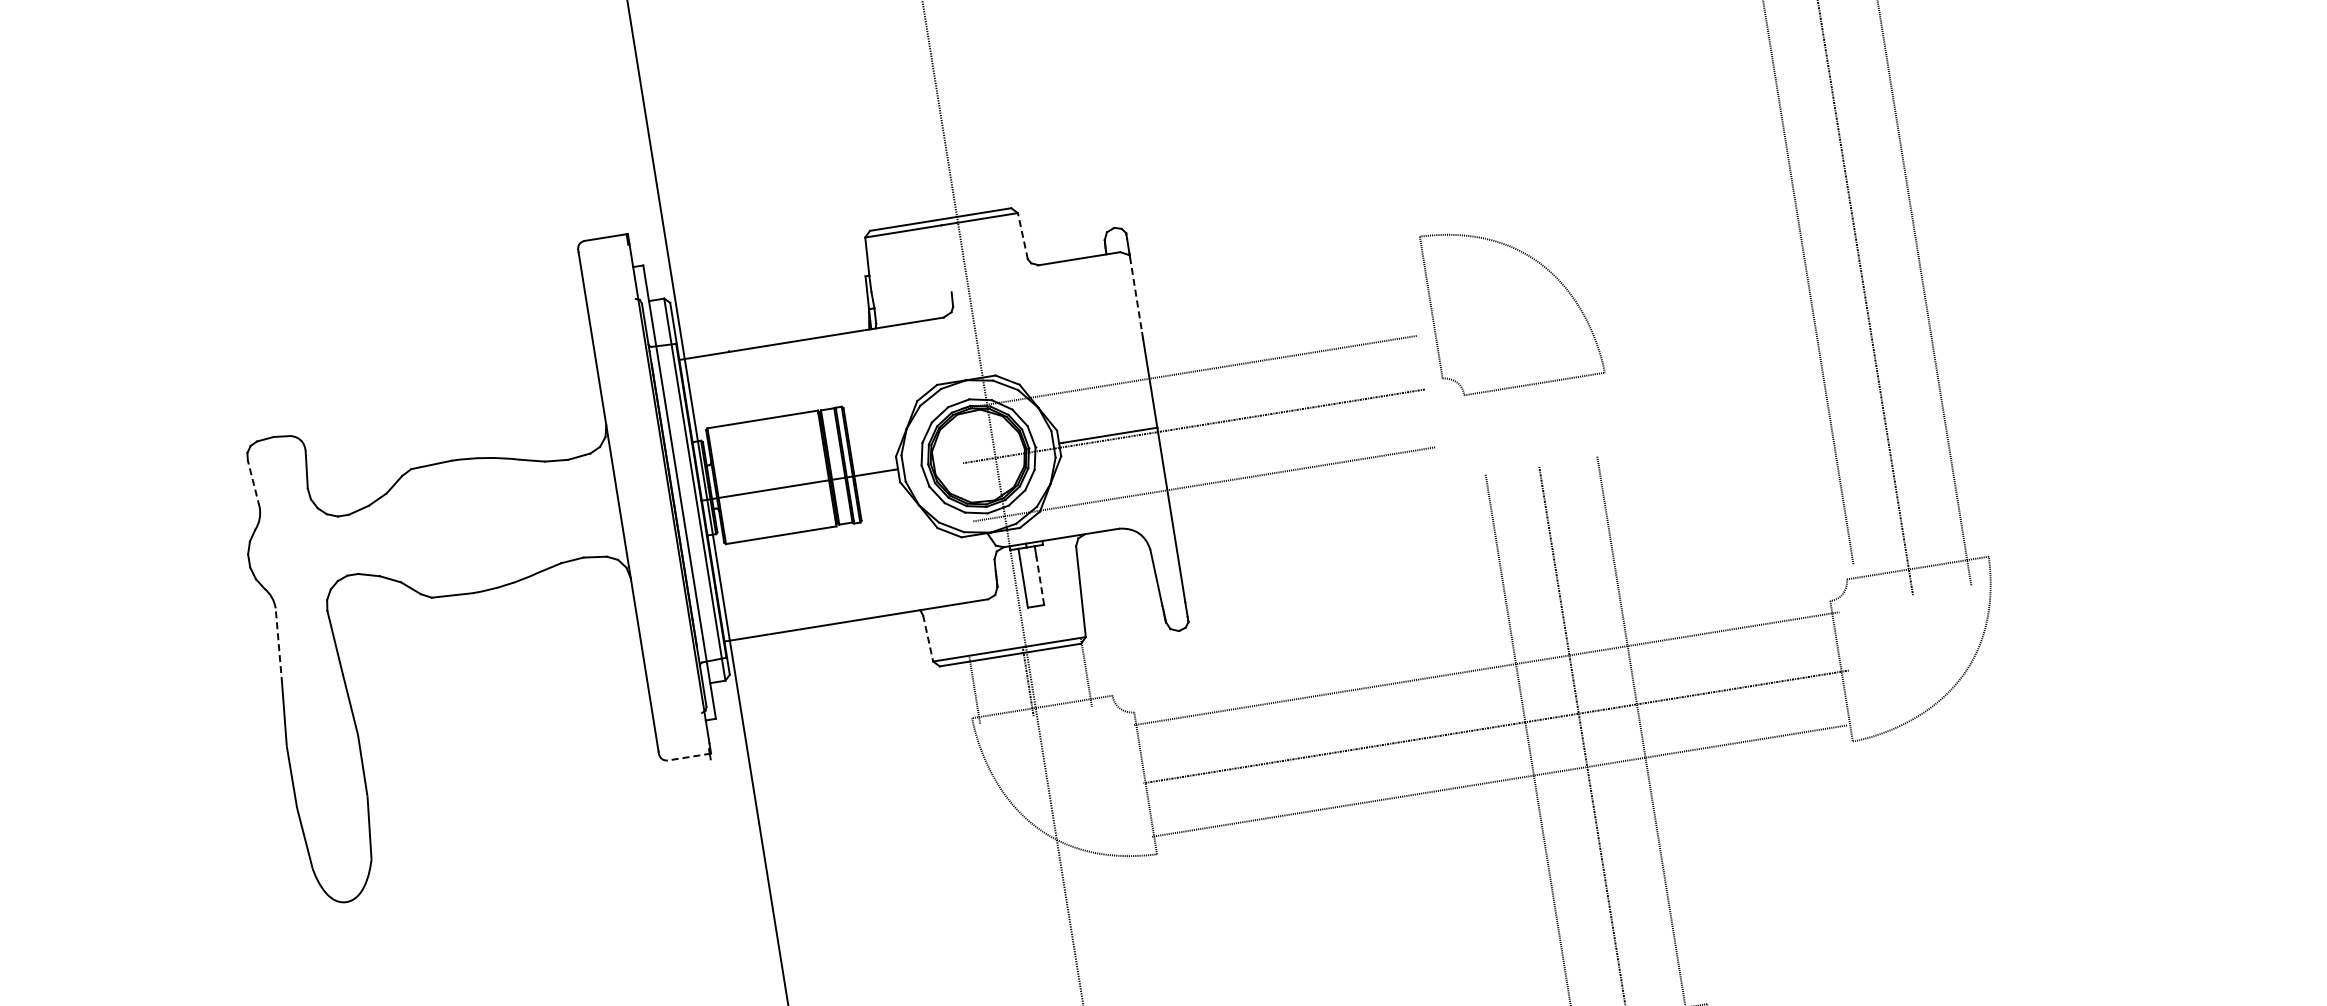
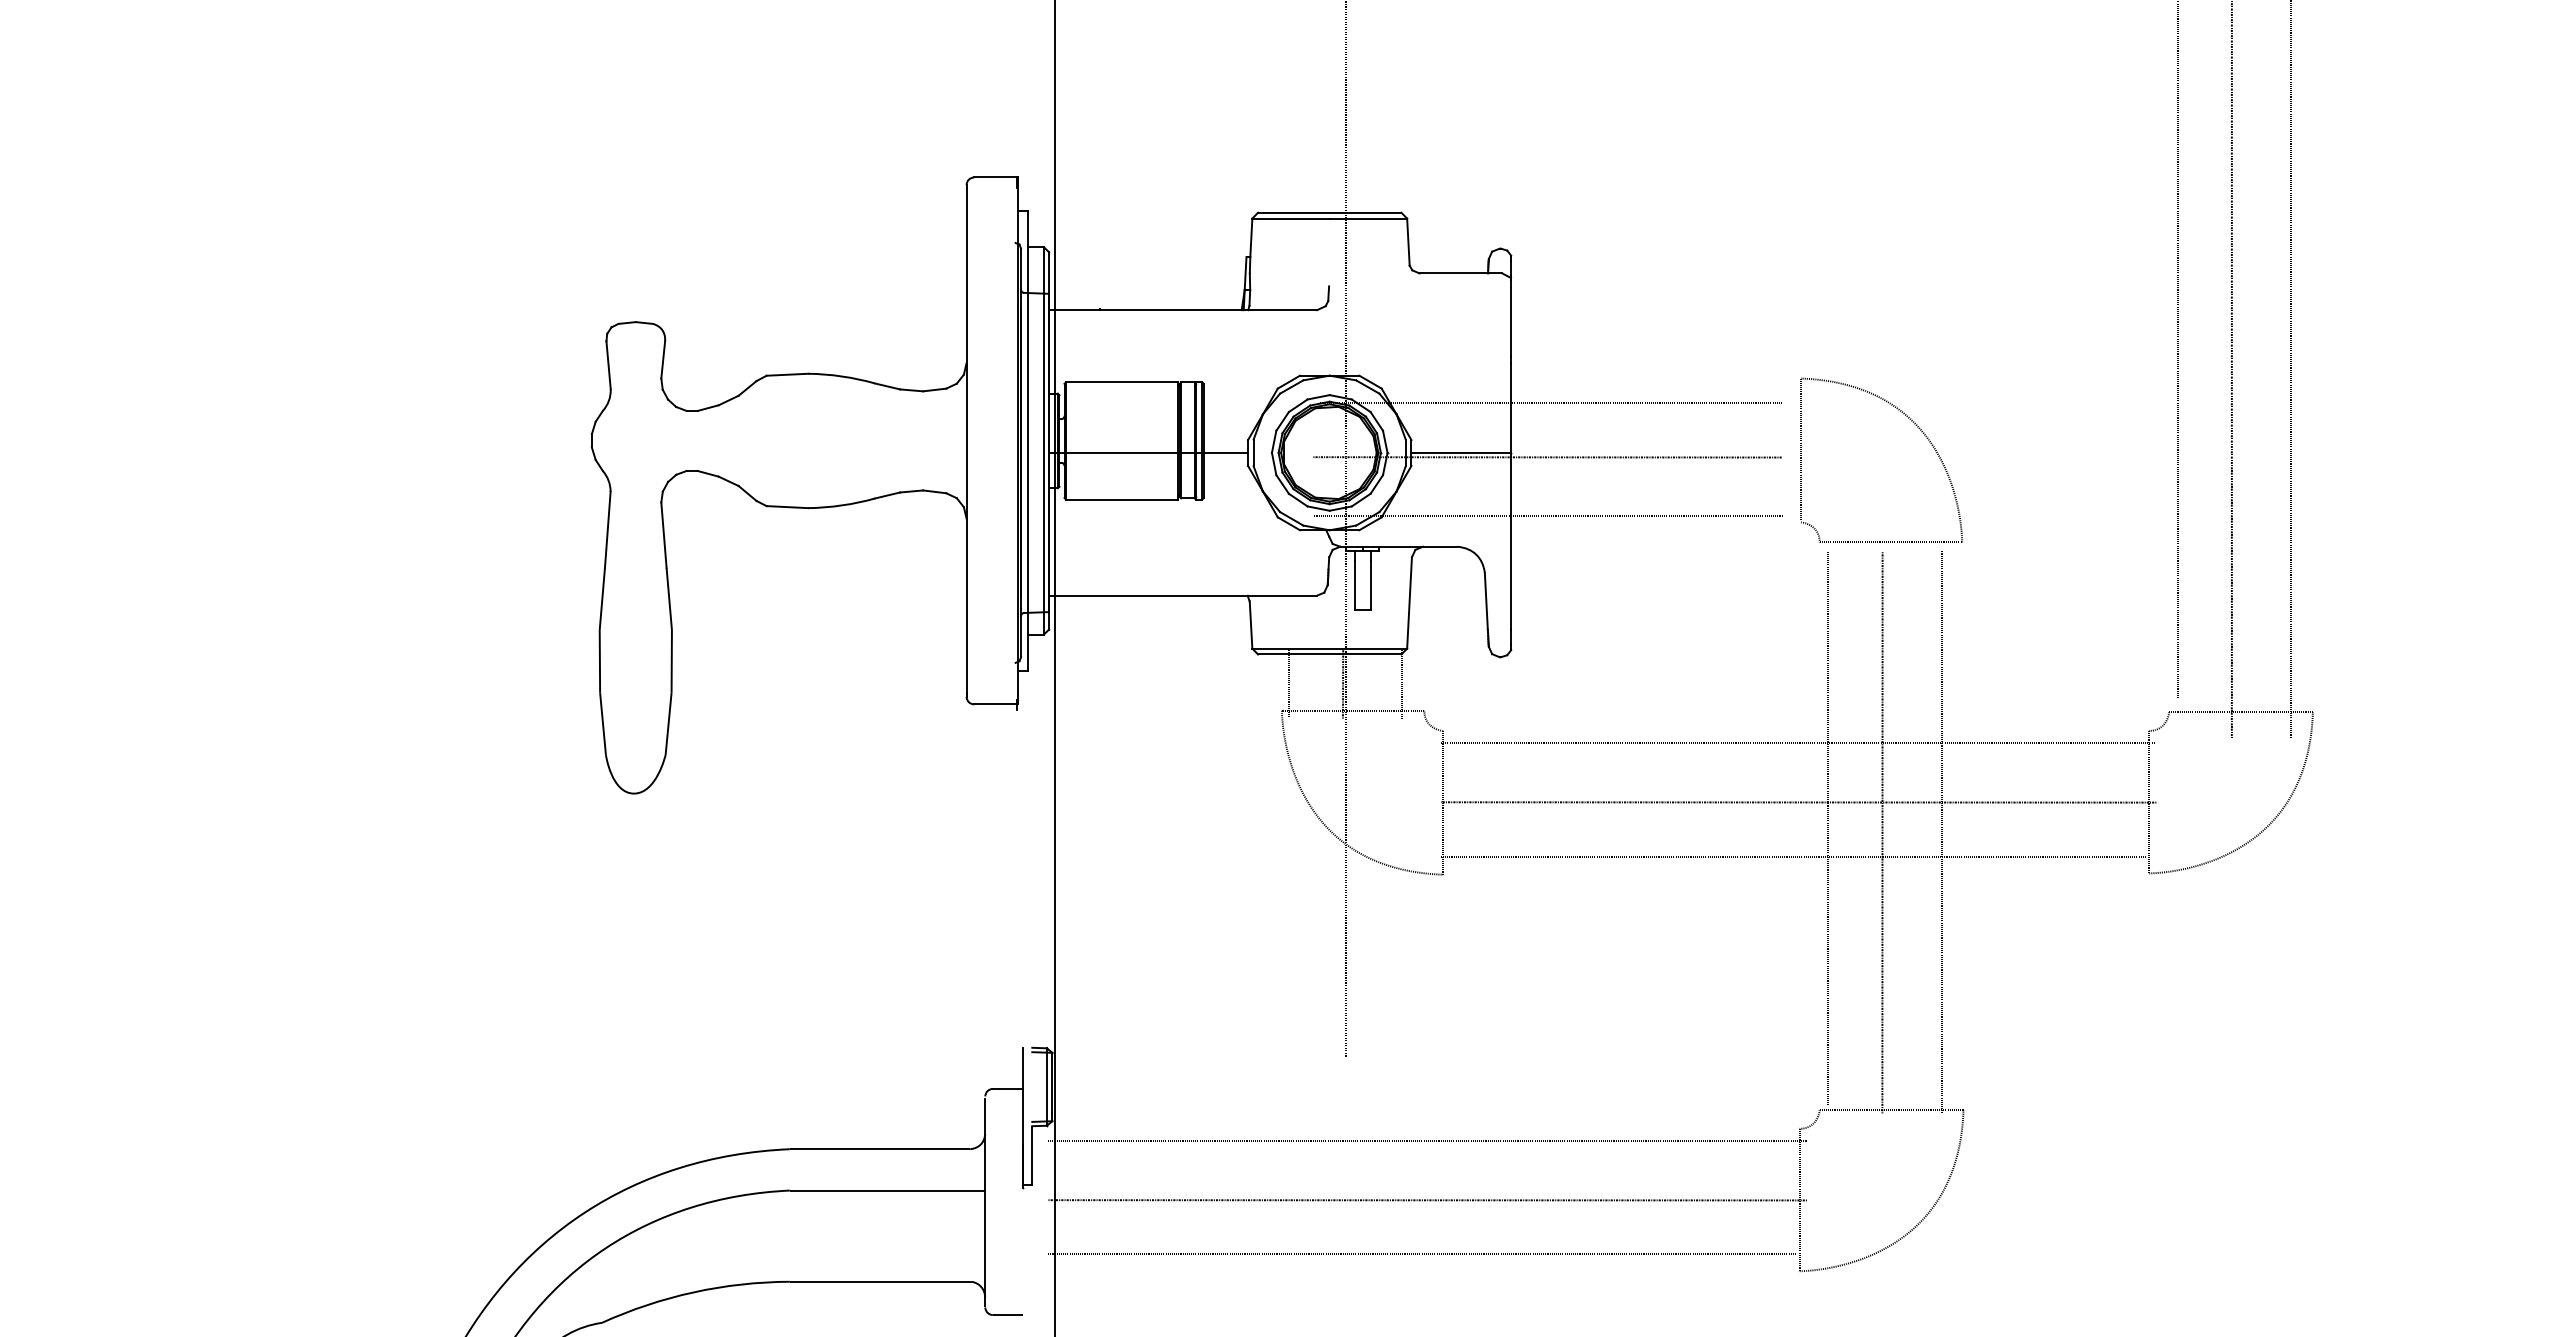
line: (1023, 236) -> (1408, 242), dashed -> solid
part: (1540, 264) -> (1915, 425), moved
line: (1136, 295) -> (1511, 318), dashed -> solid
line: (253, 483) -> (608, 364), dashed -> solid
line: (1040, 580) -> (1371, 585), dashed -> solid
line: (928, 637) -> (1251, 624), dashed -> solid
line: (278, 645) -> (607, 529), dashed -> solid
line: (689, 757) -> (996, 704), dashed -> solid

